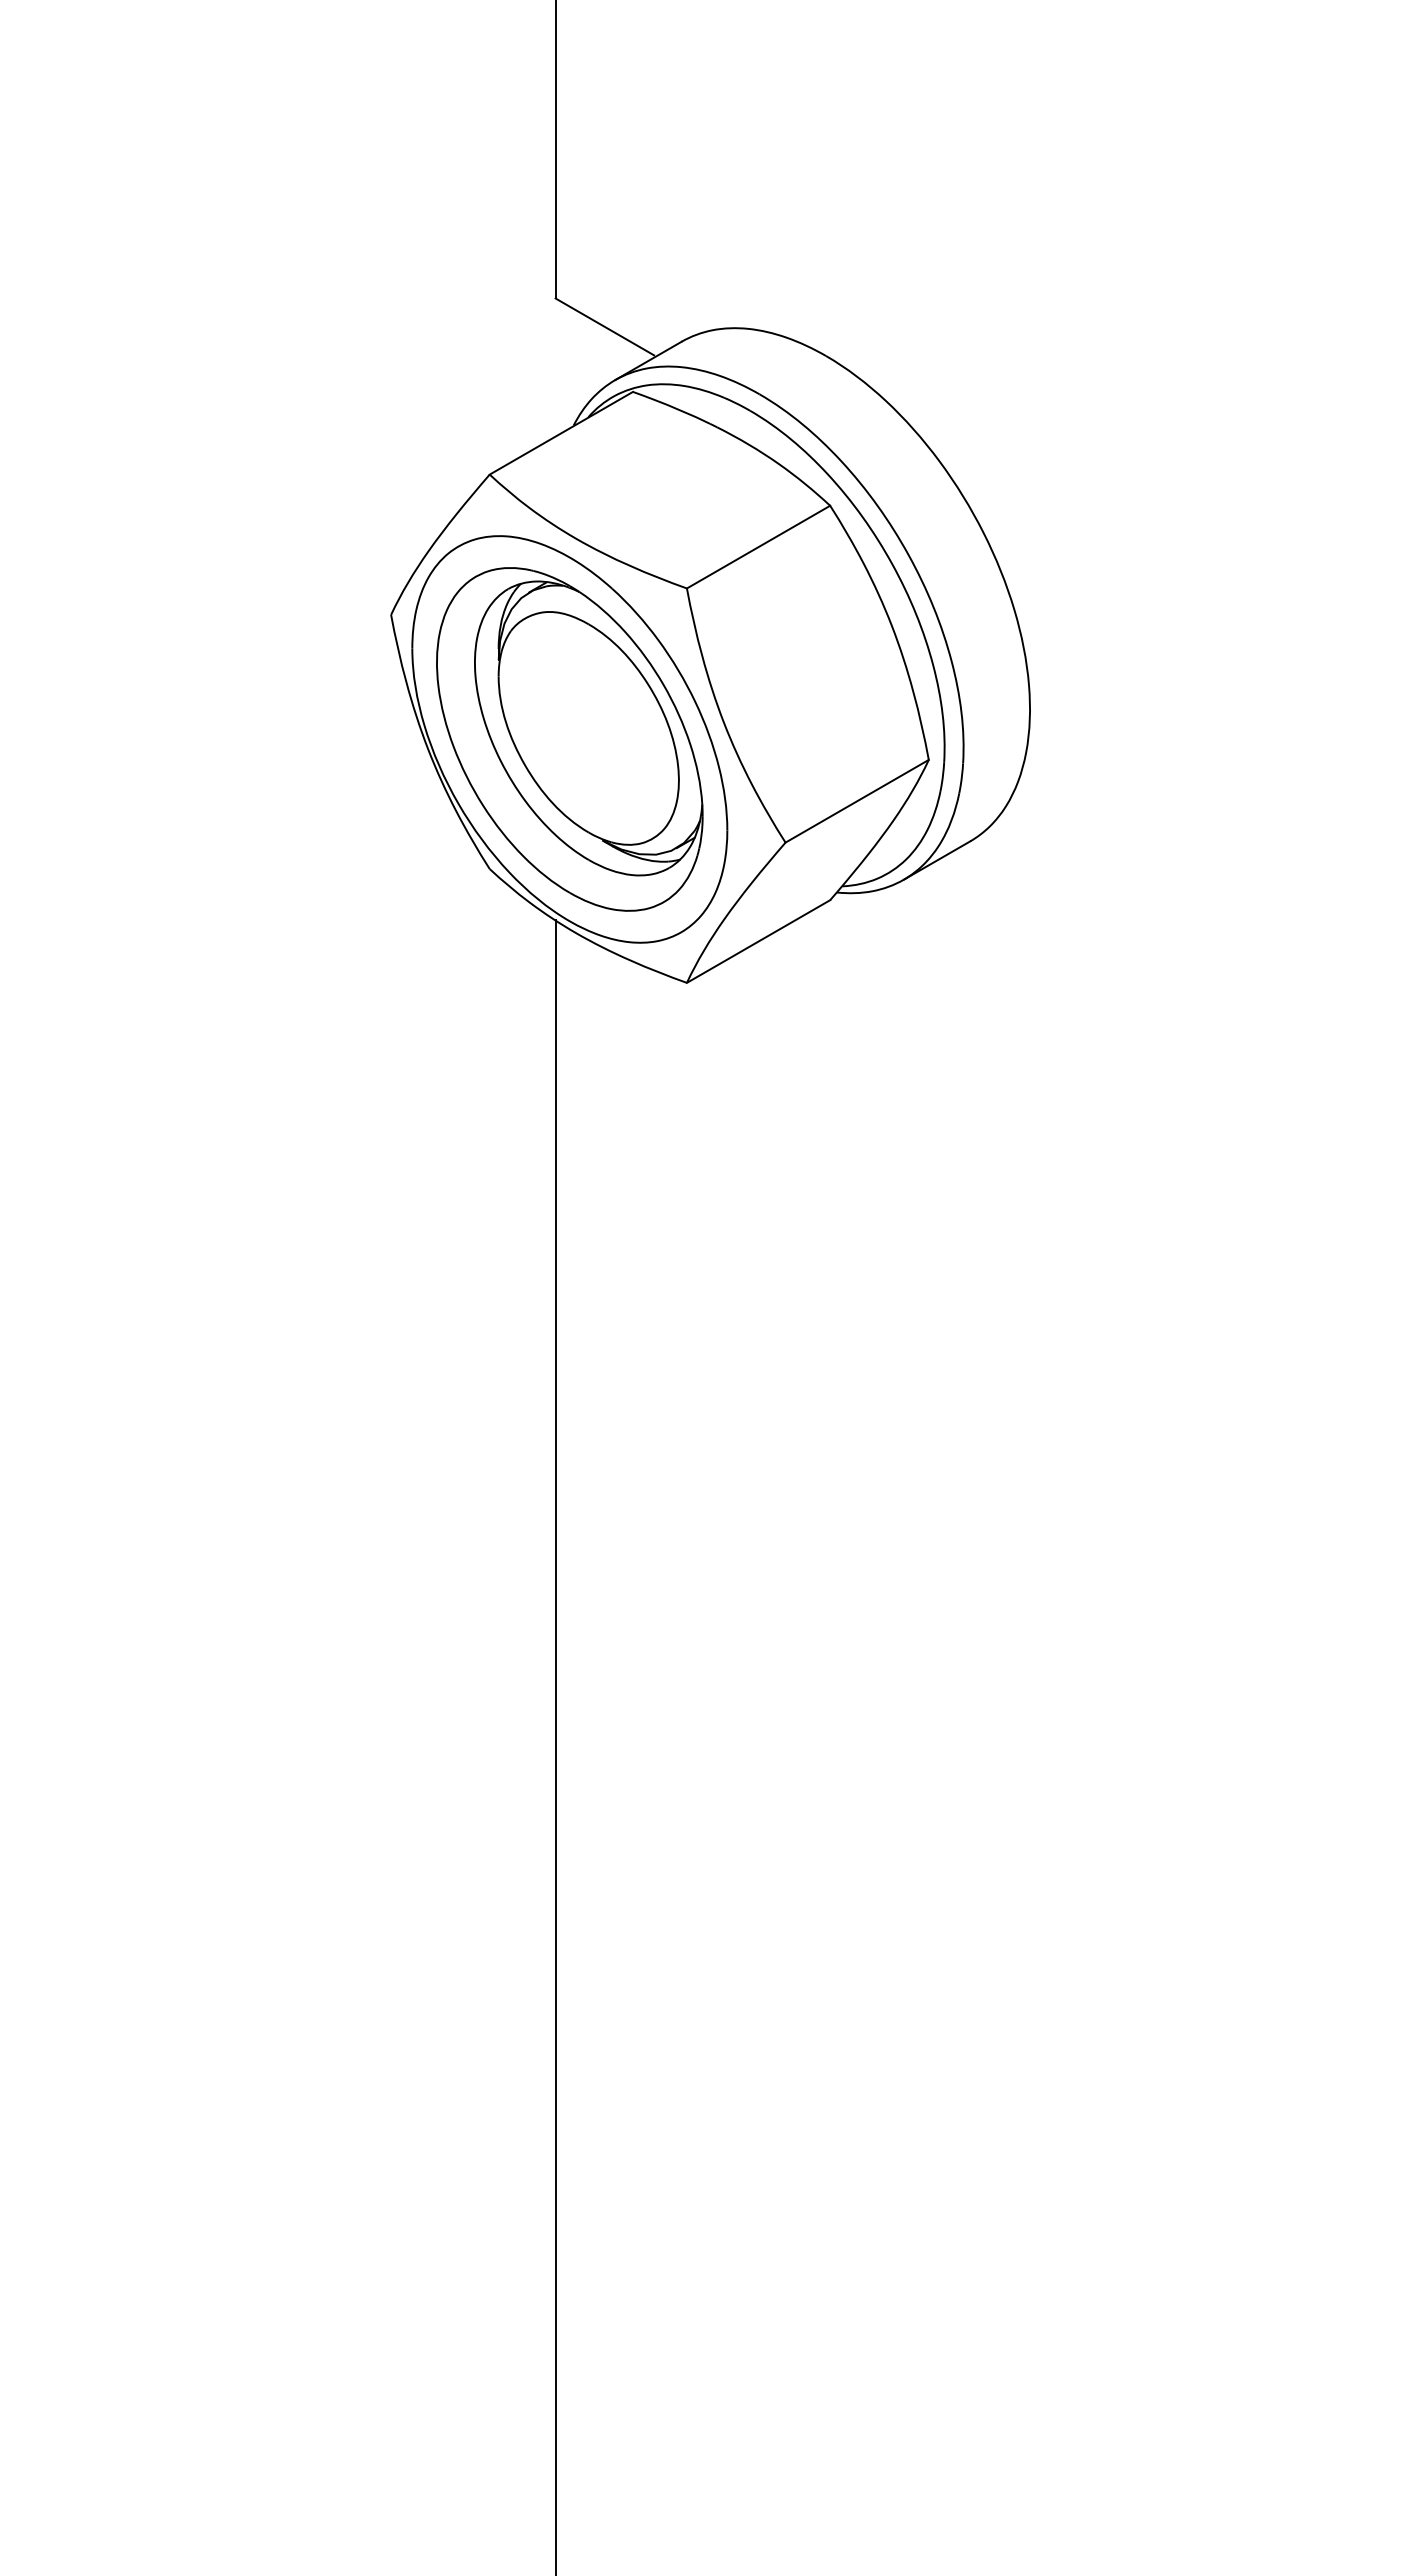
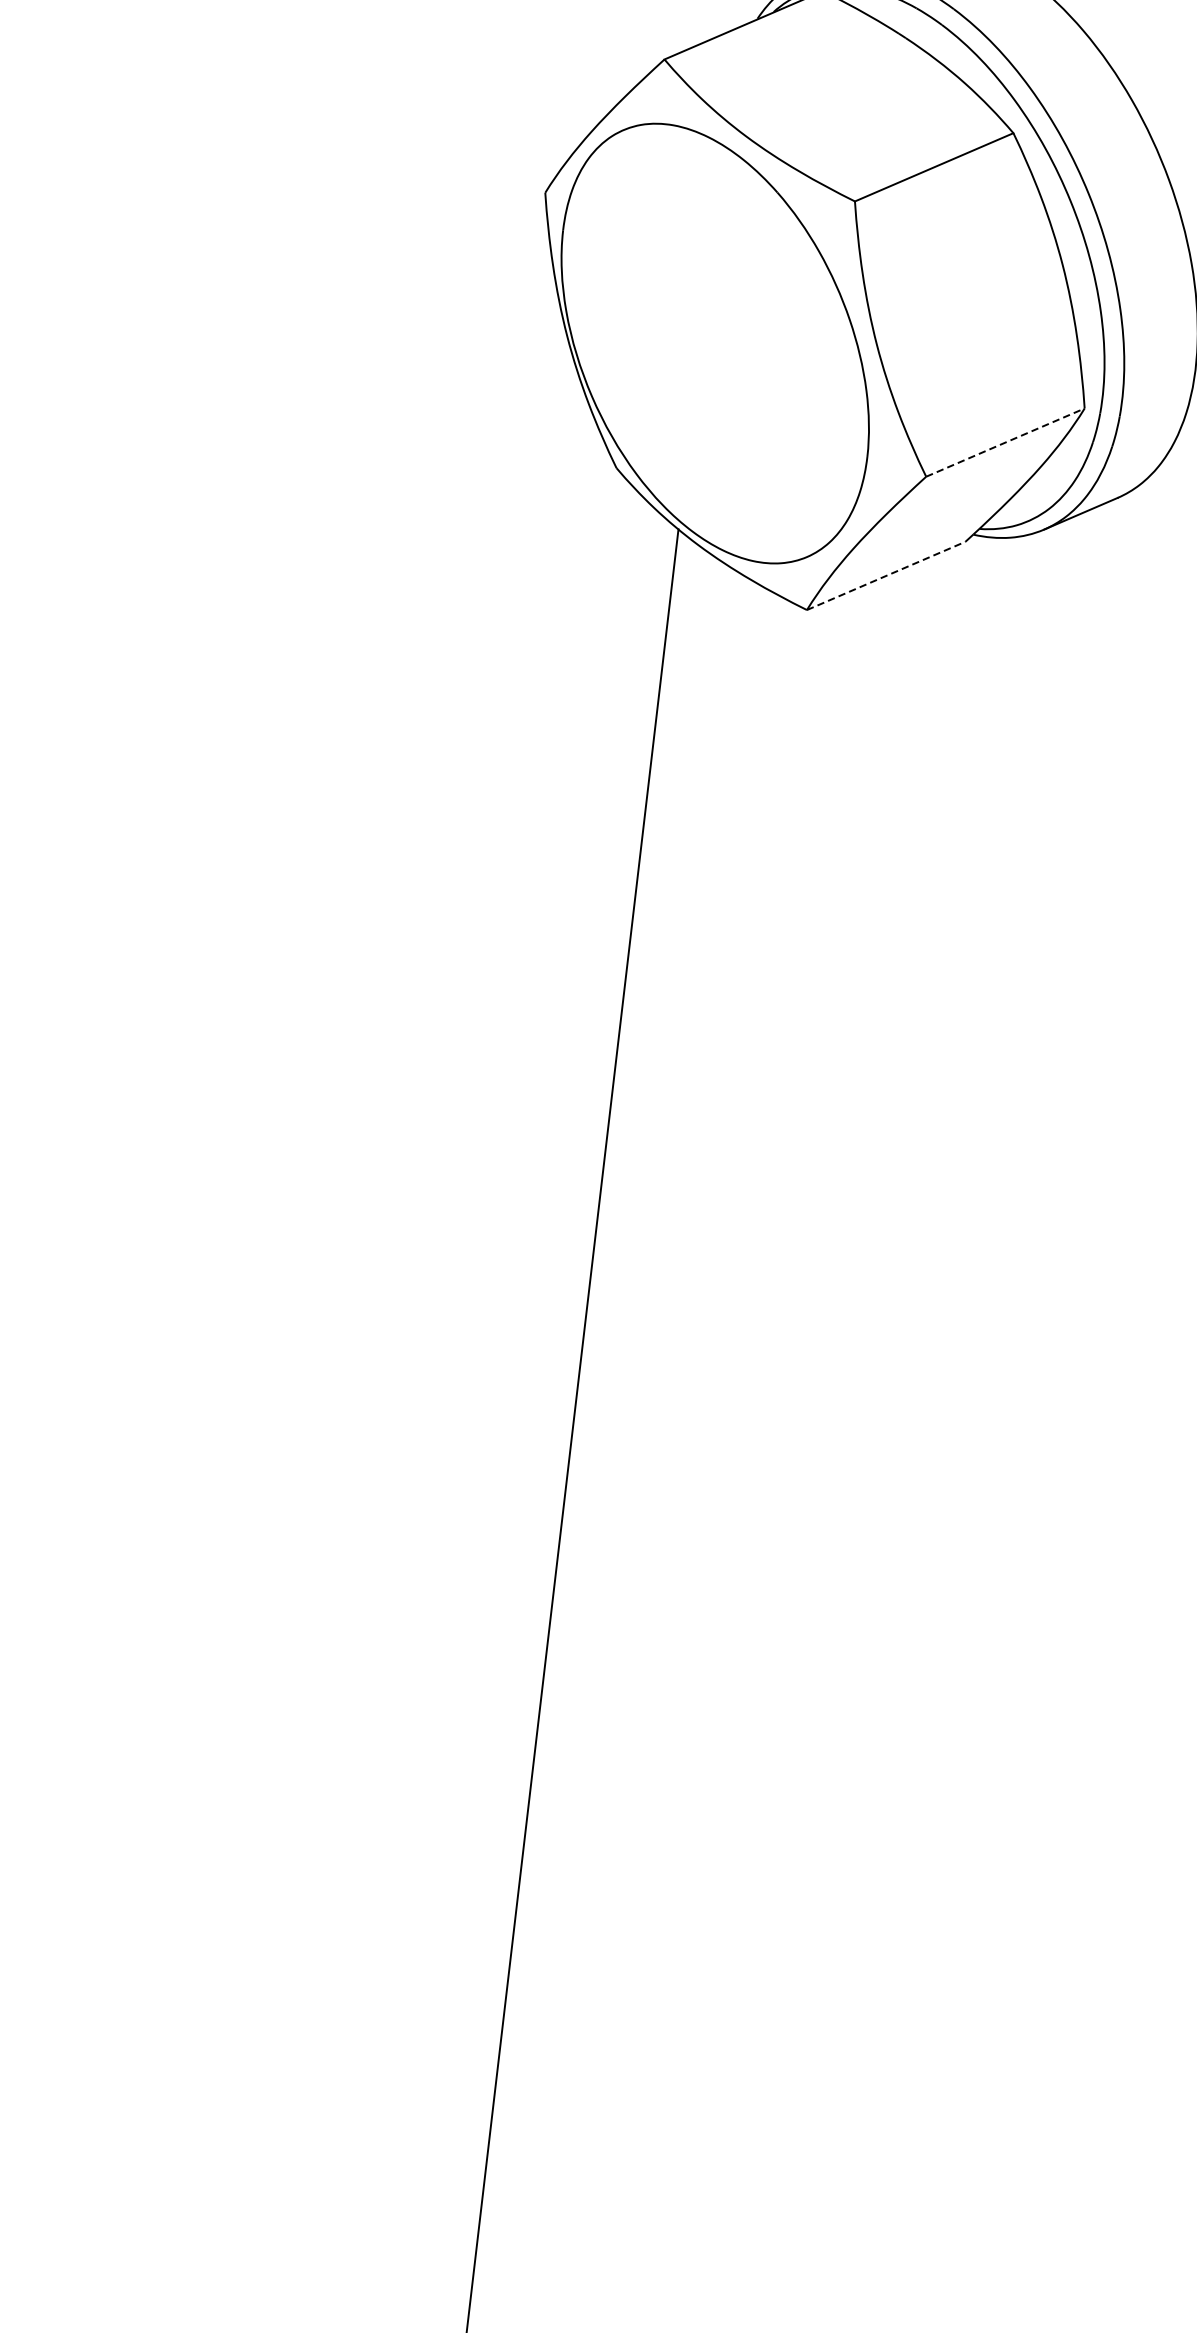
part: (569, 739) -> (714, 343), removed
line: (857, 801) -> (1005, 442), solid -> dashed
line: (758, 941) -> (886, 575), solid -> dashed

